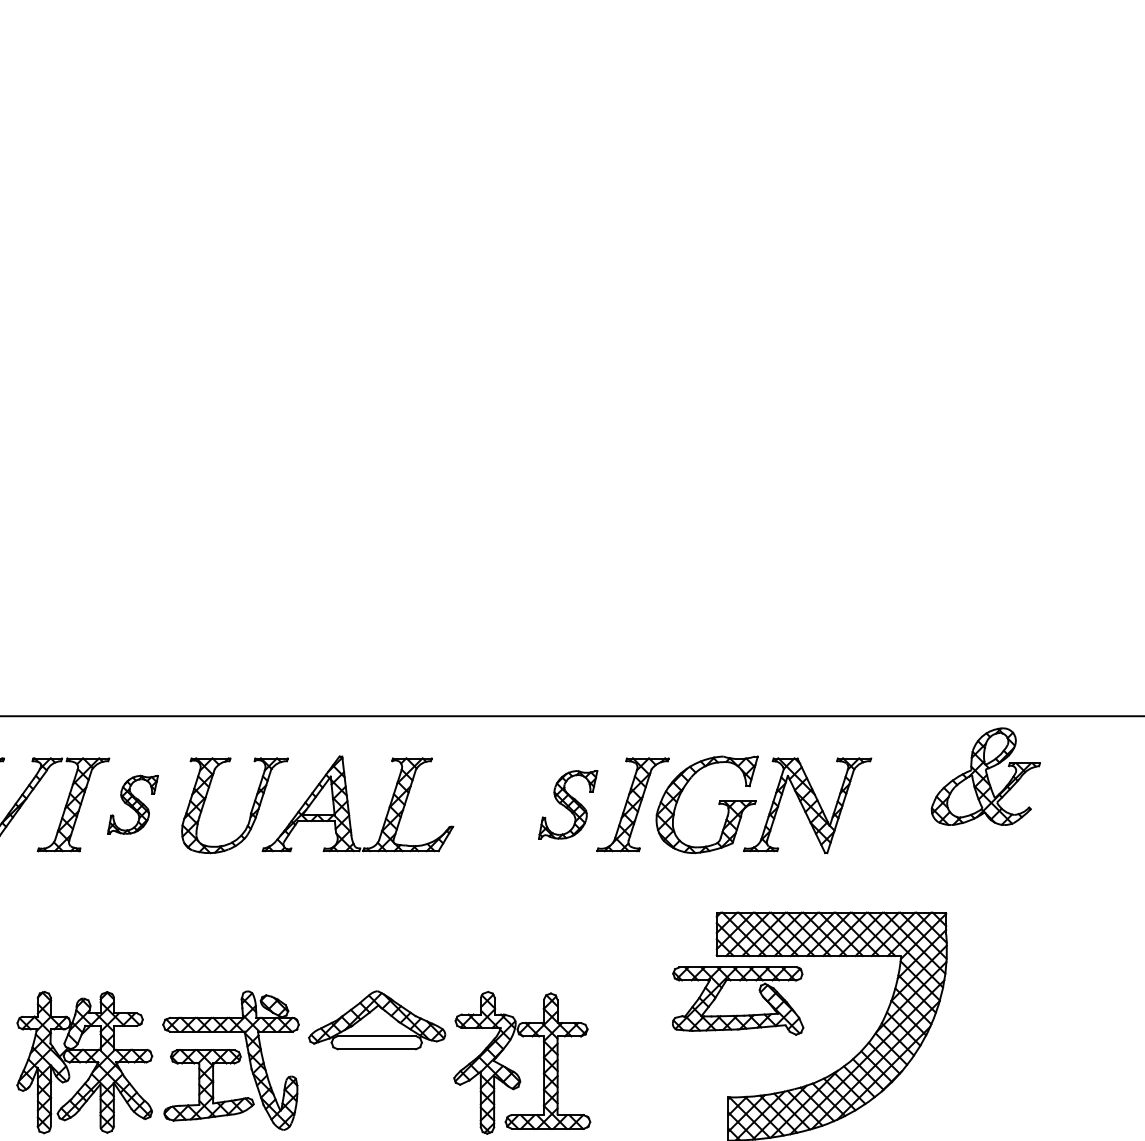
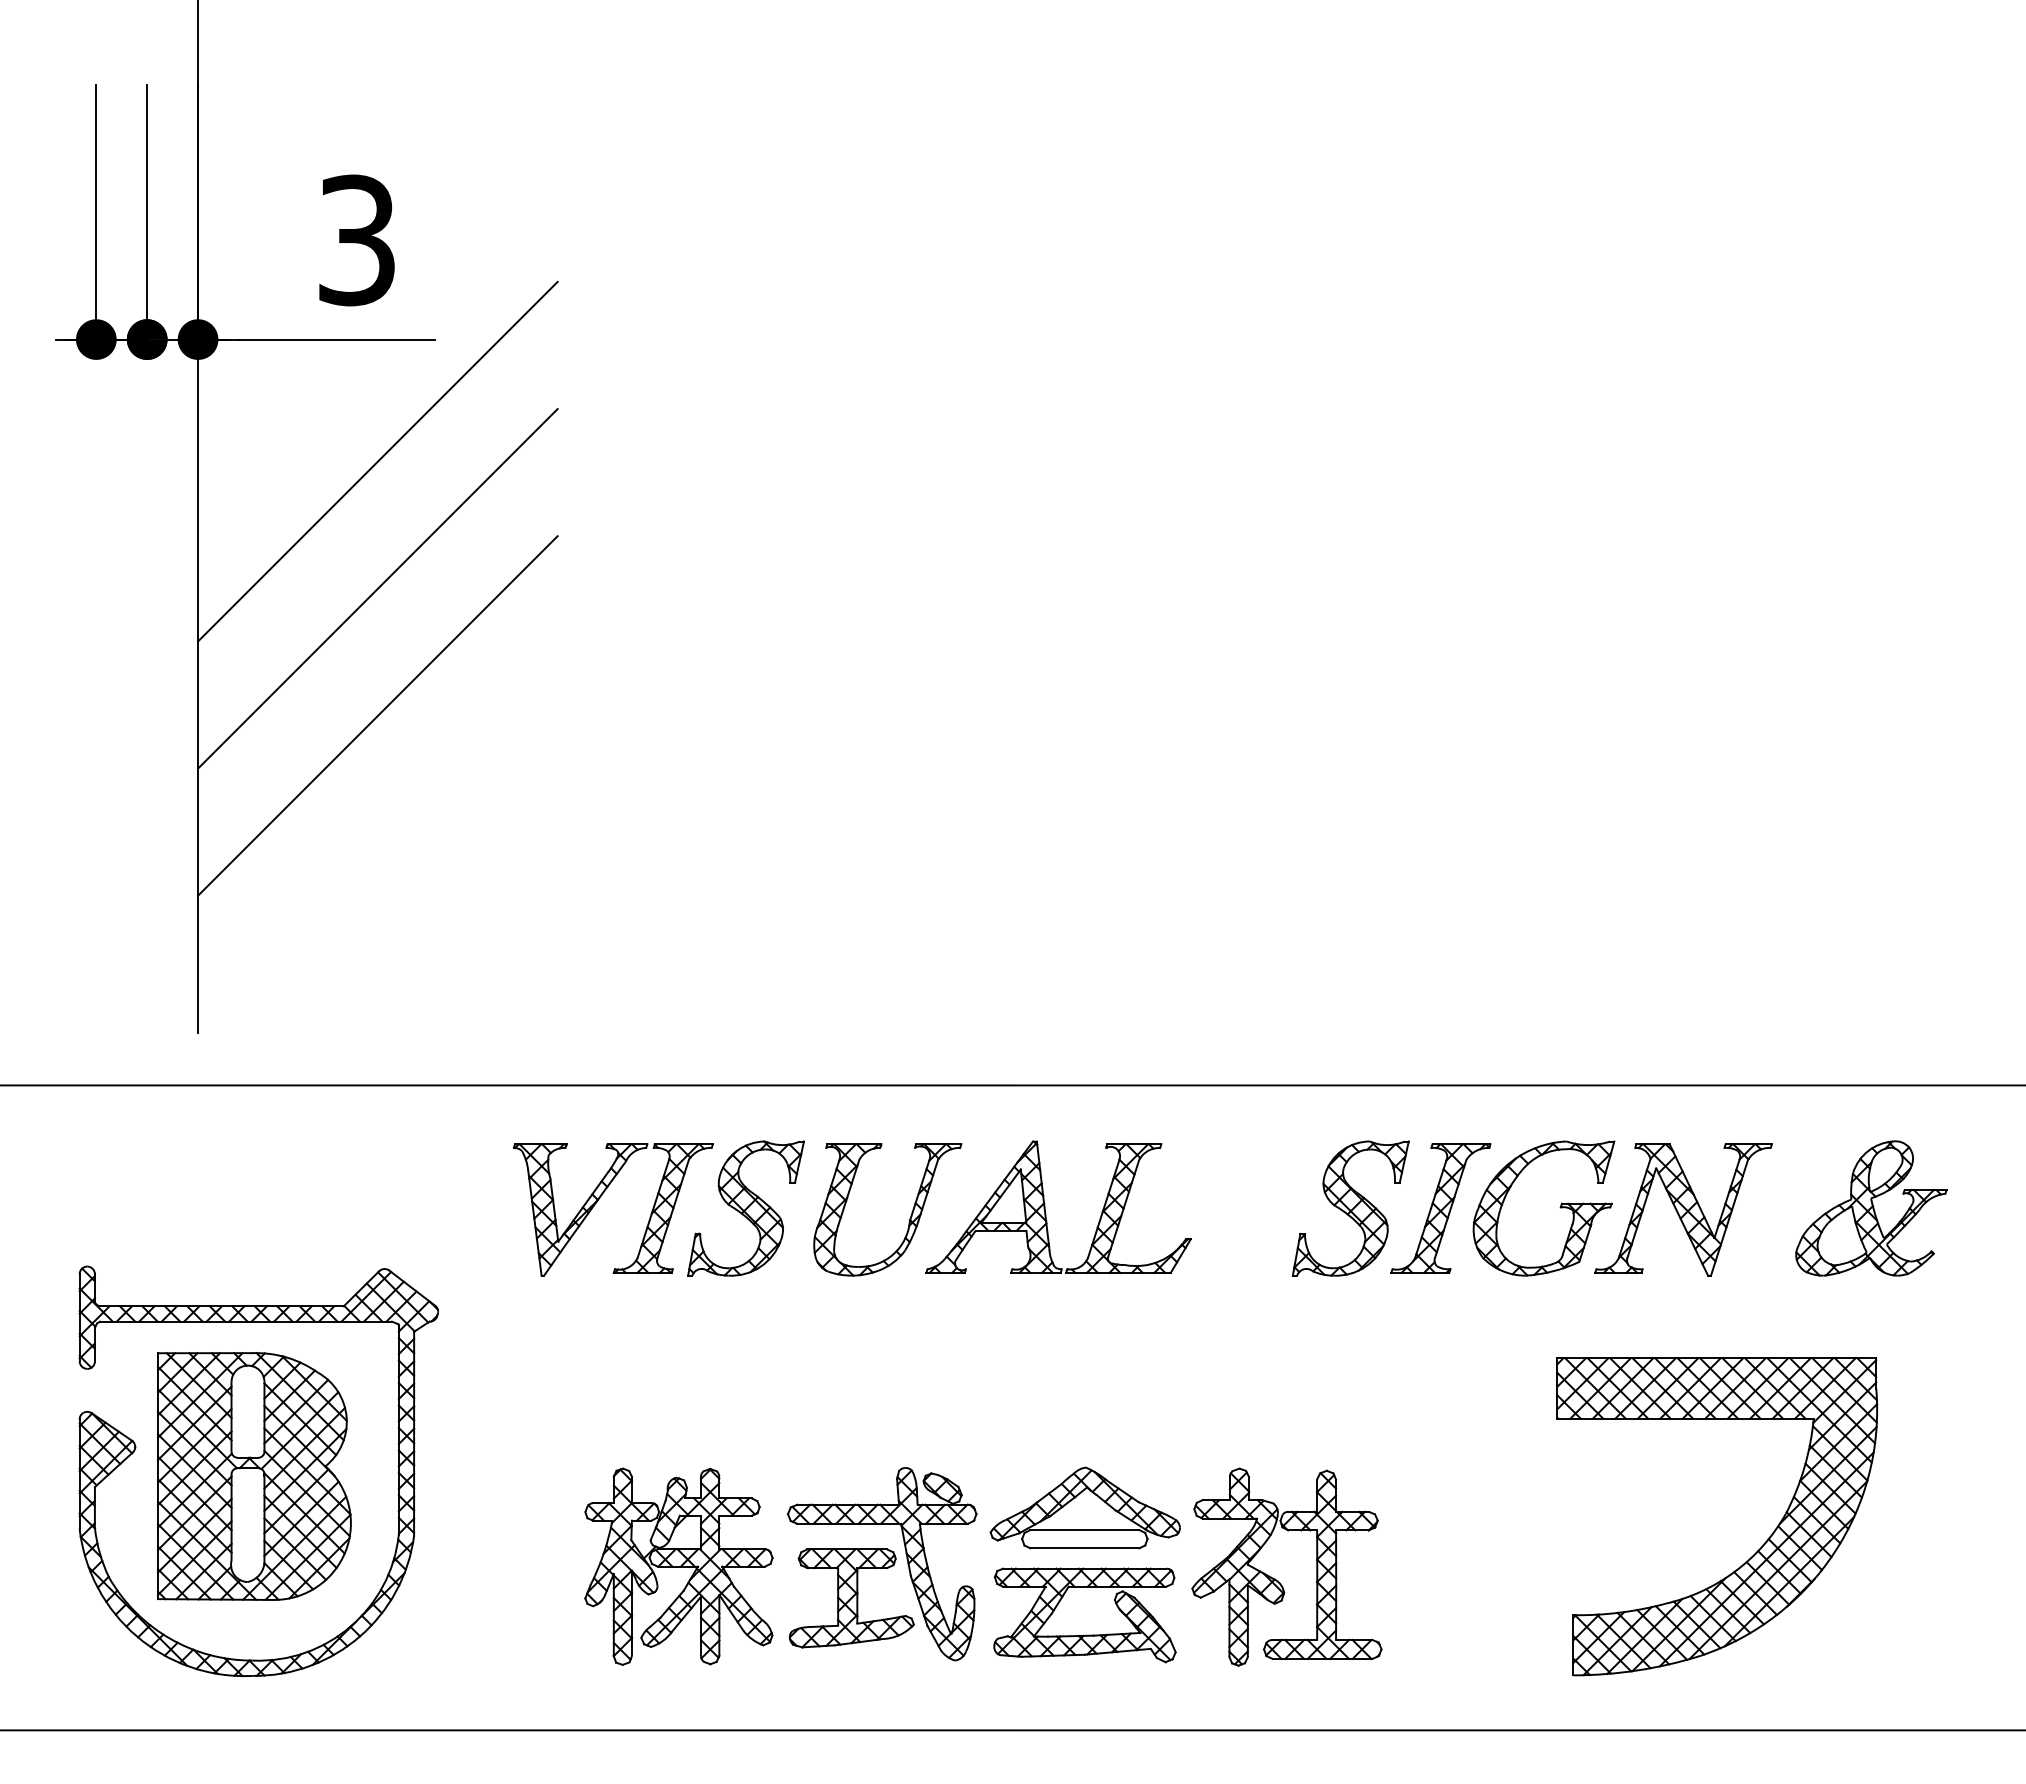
part: (985, 776) -> (1871, 1208), moved
part: (132, 804) -> (745, 1208), size x1.67
part: (567, 804) -> (1350, 1208), size x1.43
part: (737, 1014) -> (1083, 1634), moved

